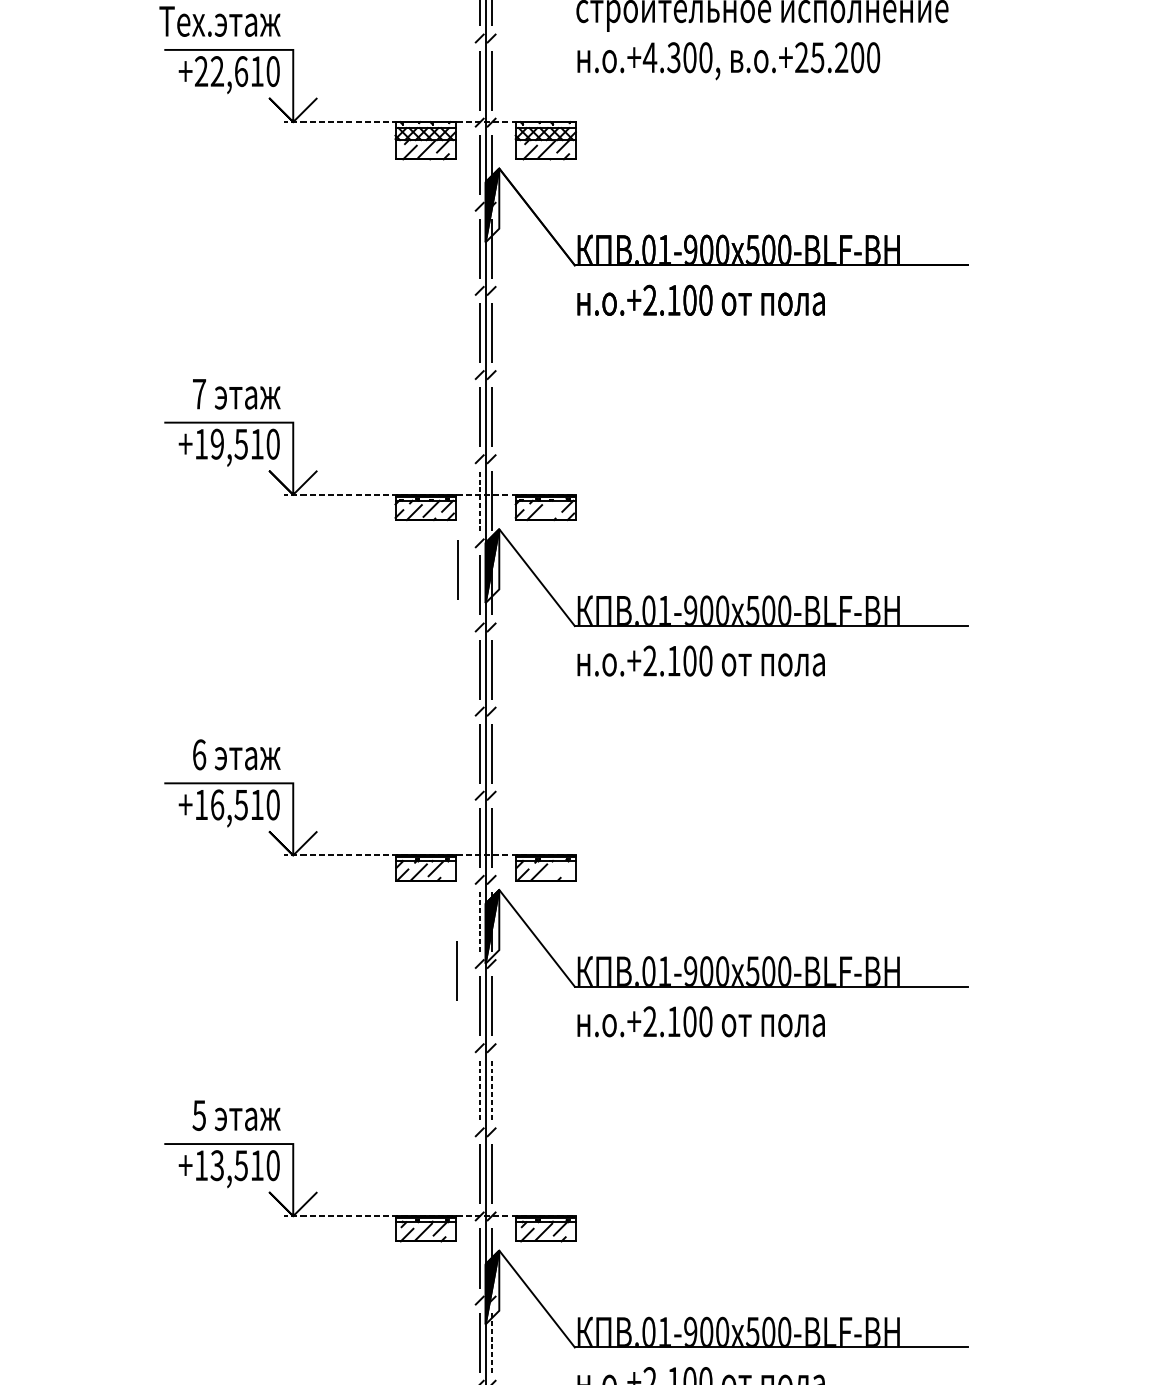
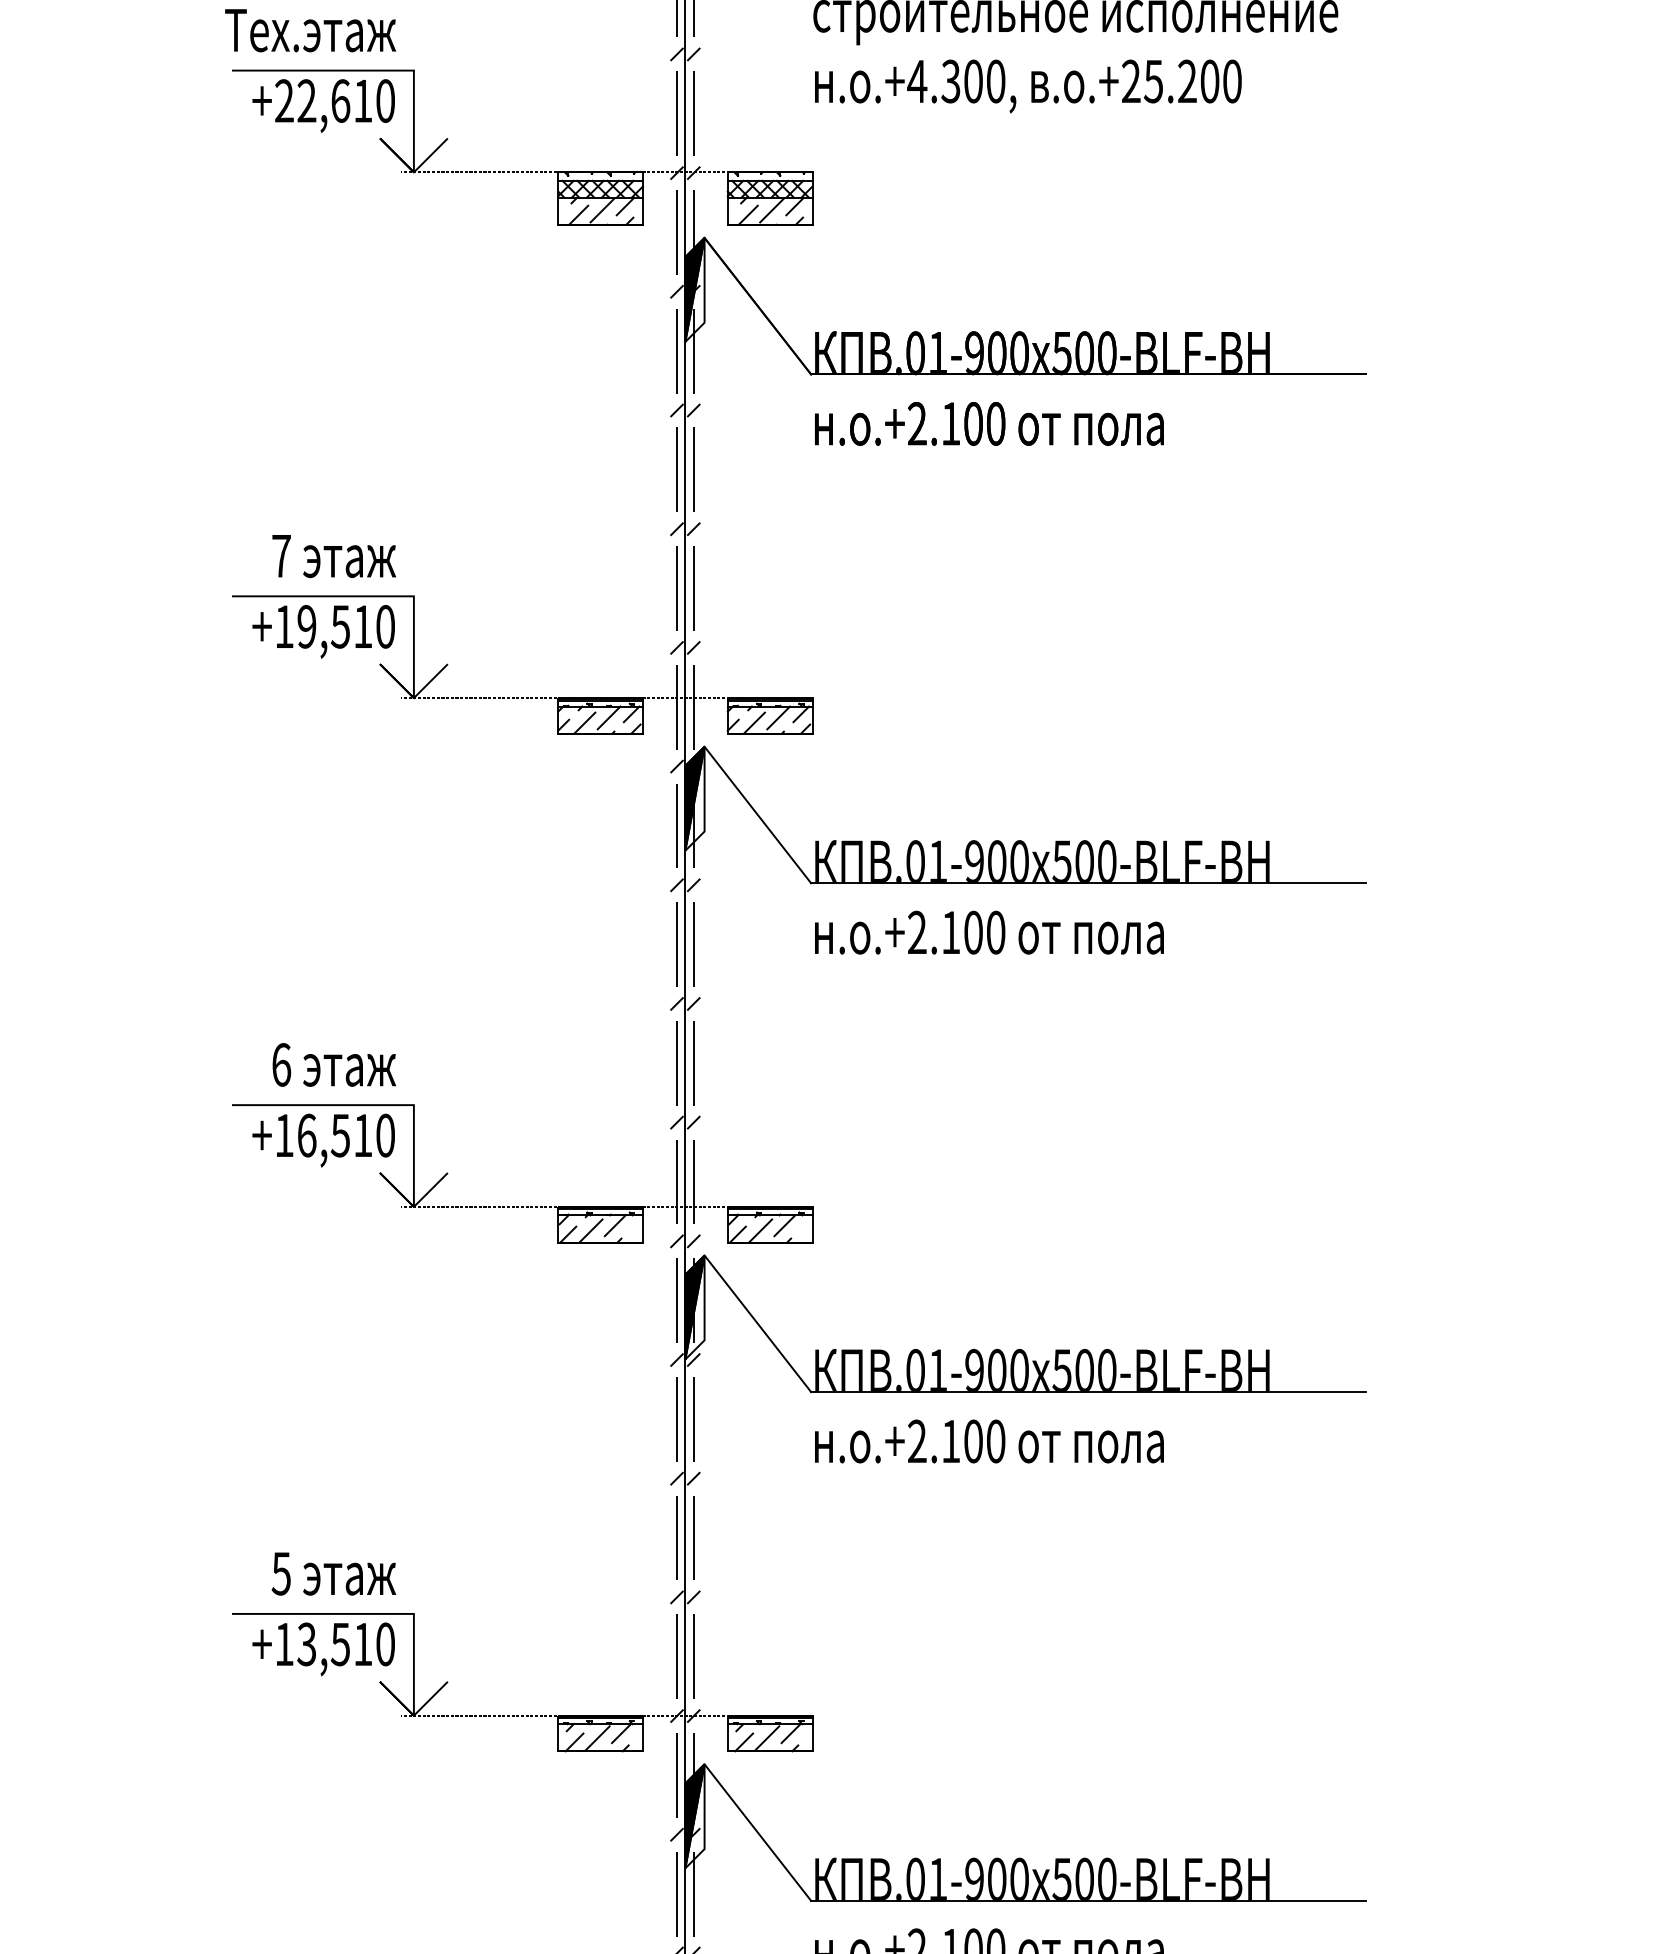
line: (479, 500) -> (676, 706), dashed -> solid
line: (551, 508) -> (778, 717), added
line: (457, 569) -> (645, 803), removed
line: (555, 868) -> (784, 1225), added
line: (479, 921) -> (676, 1300), dashed -> solid
line: (456, 971) -> (644, 1370), removed
line: (479, 1089) -> (676, 1537), dashed -> solid
line: (491, 1089) -> (693, 1537), dashed -> solid
line: (491, 1342) -> (693, 1893), dashed -> solid

